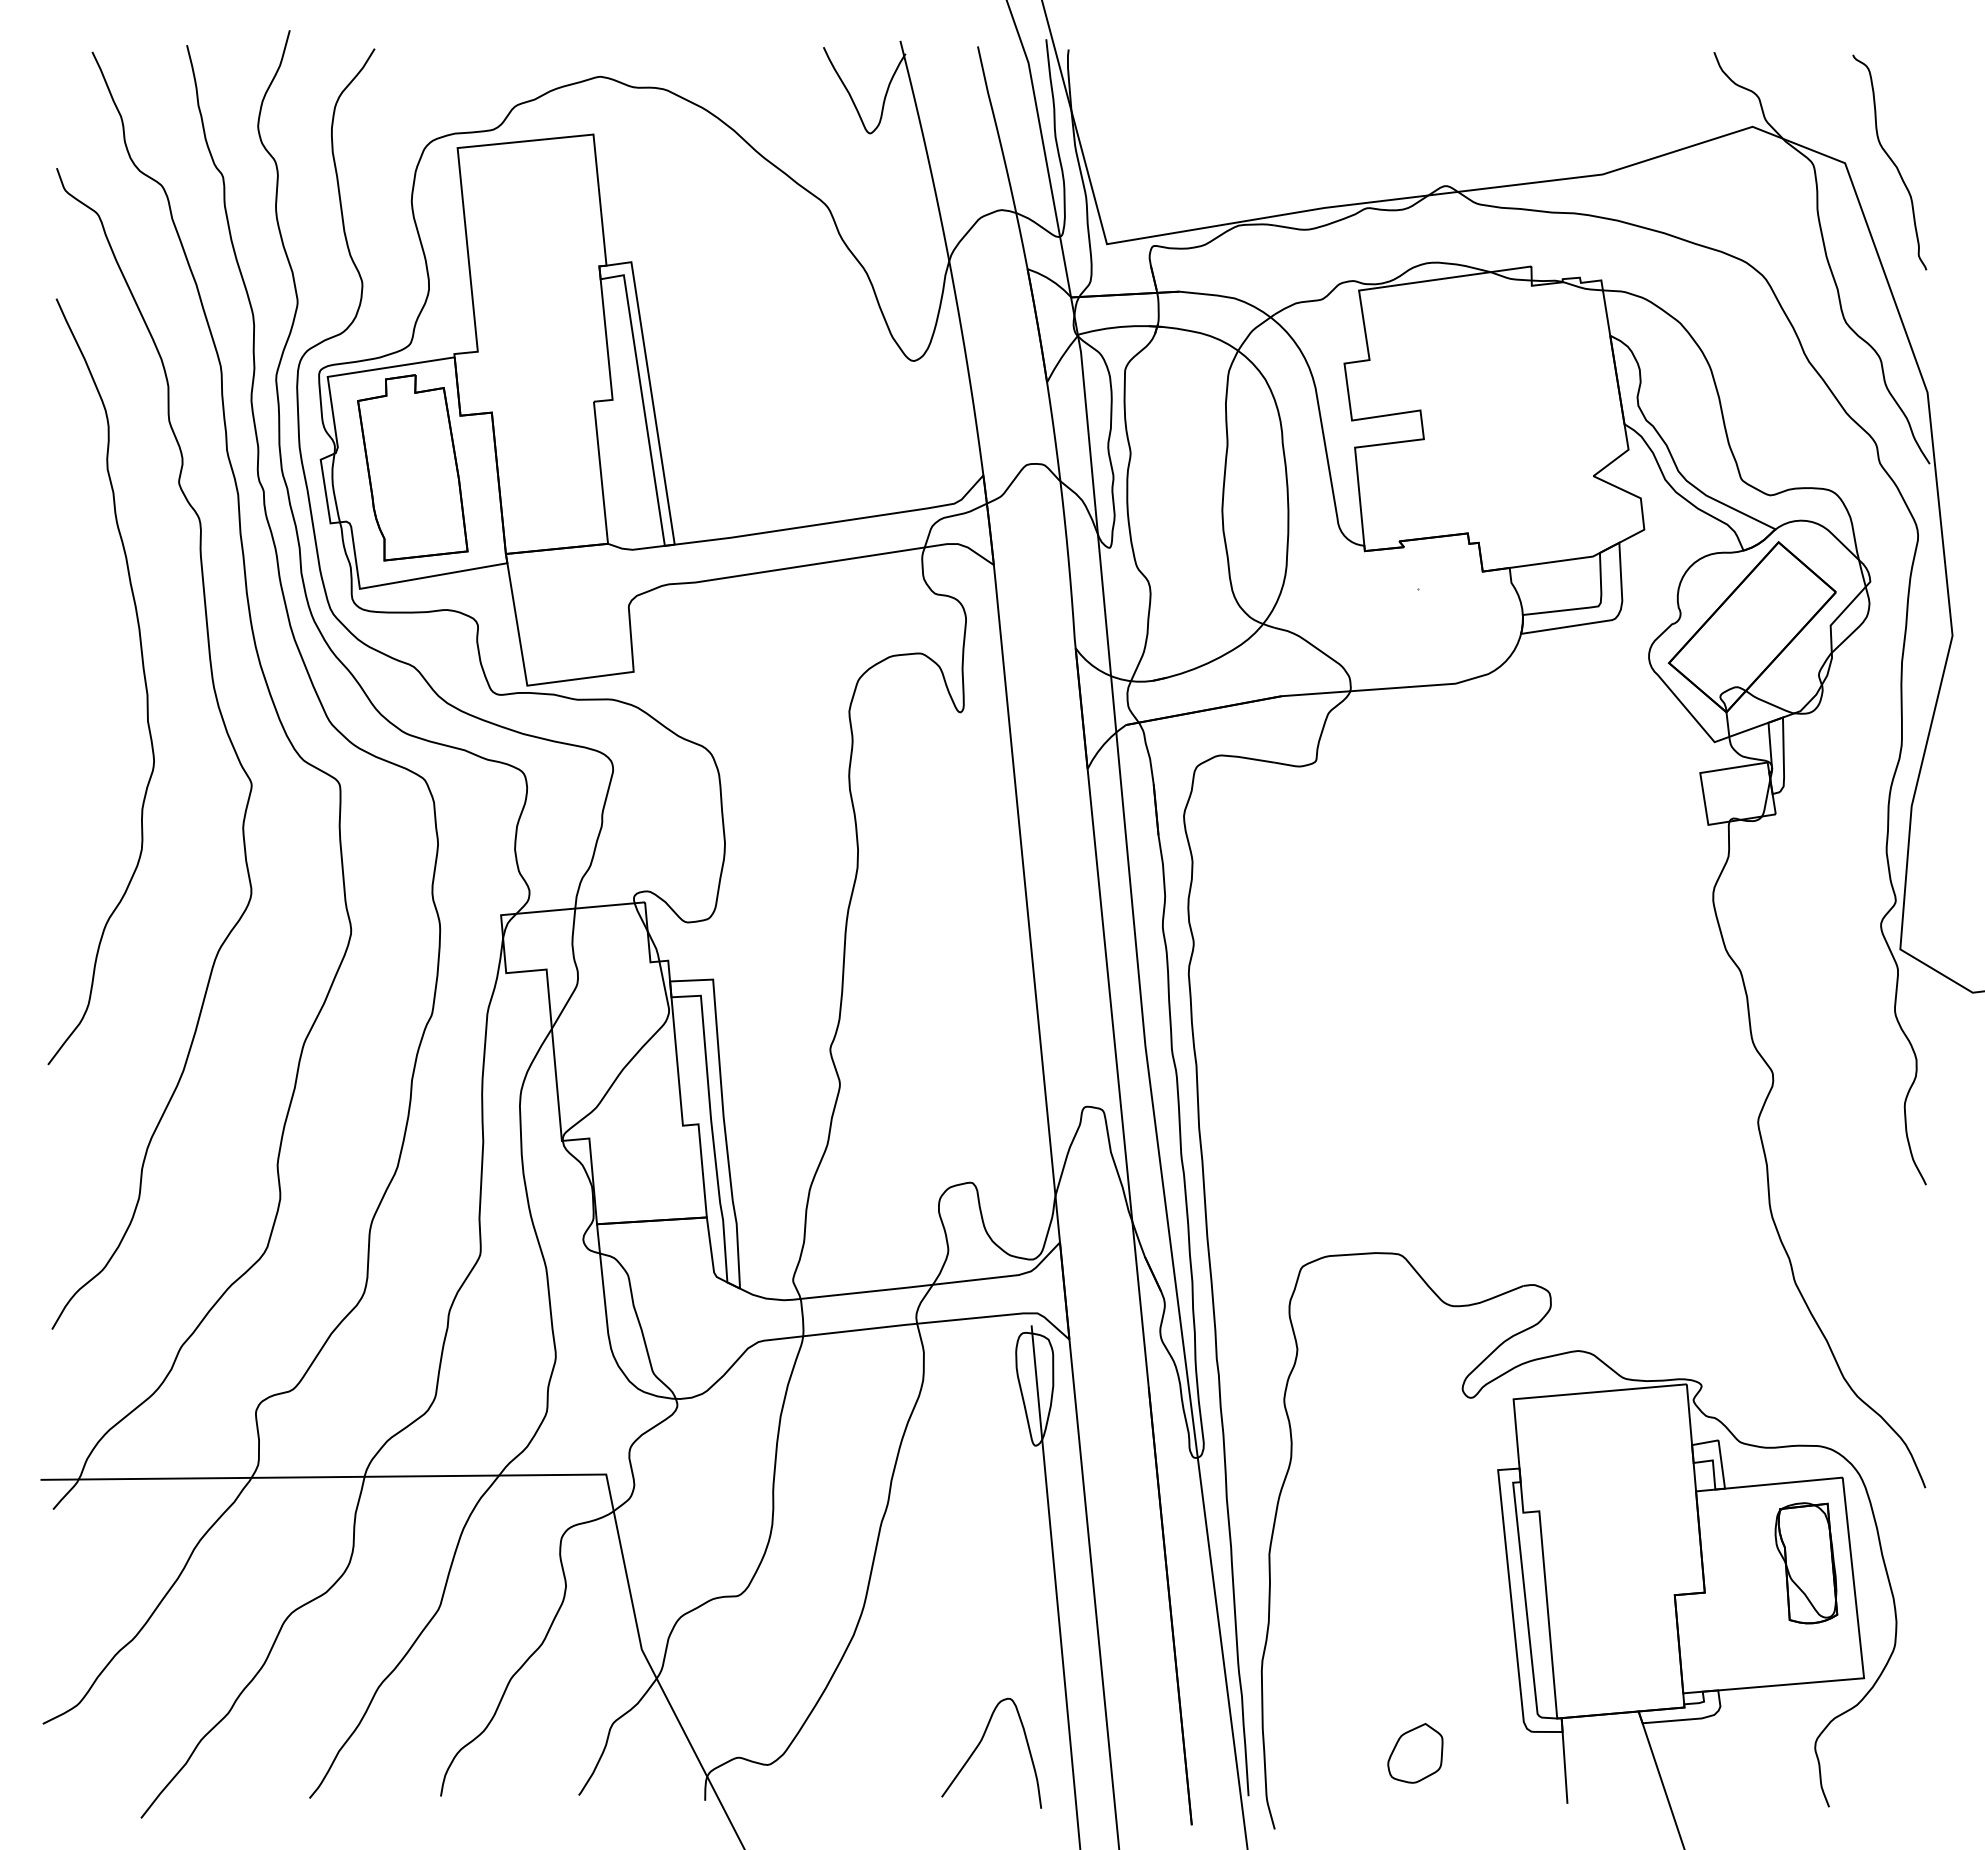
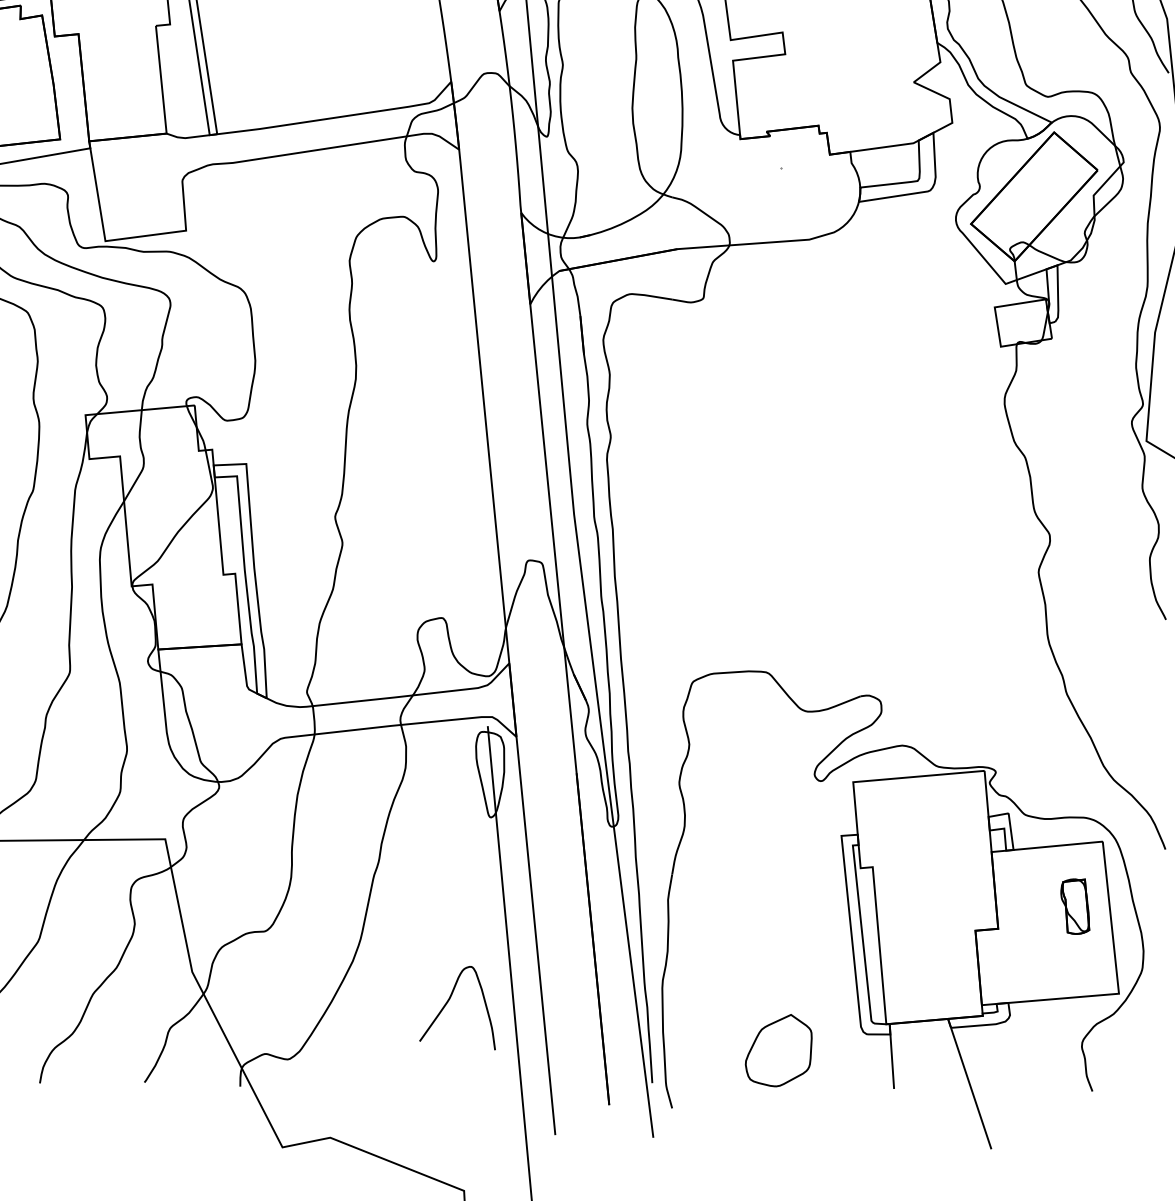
part: (1806, 1563) -> (1075, 906), size x0.6
curve: (979, 1745) -> (448, 1002), moved
part: (1415, 1753) -> (778, 1050), size x1.6

